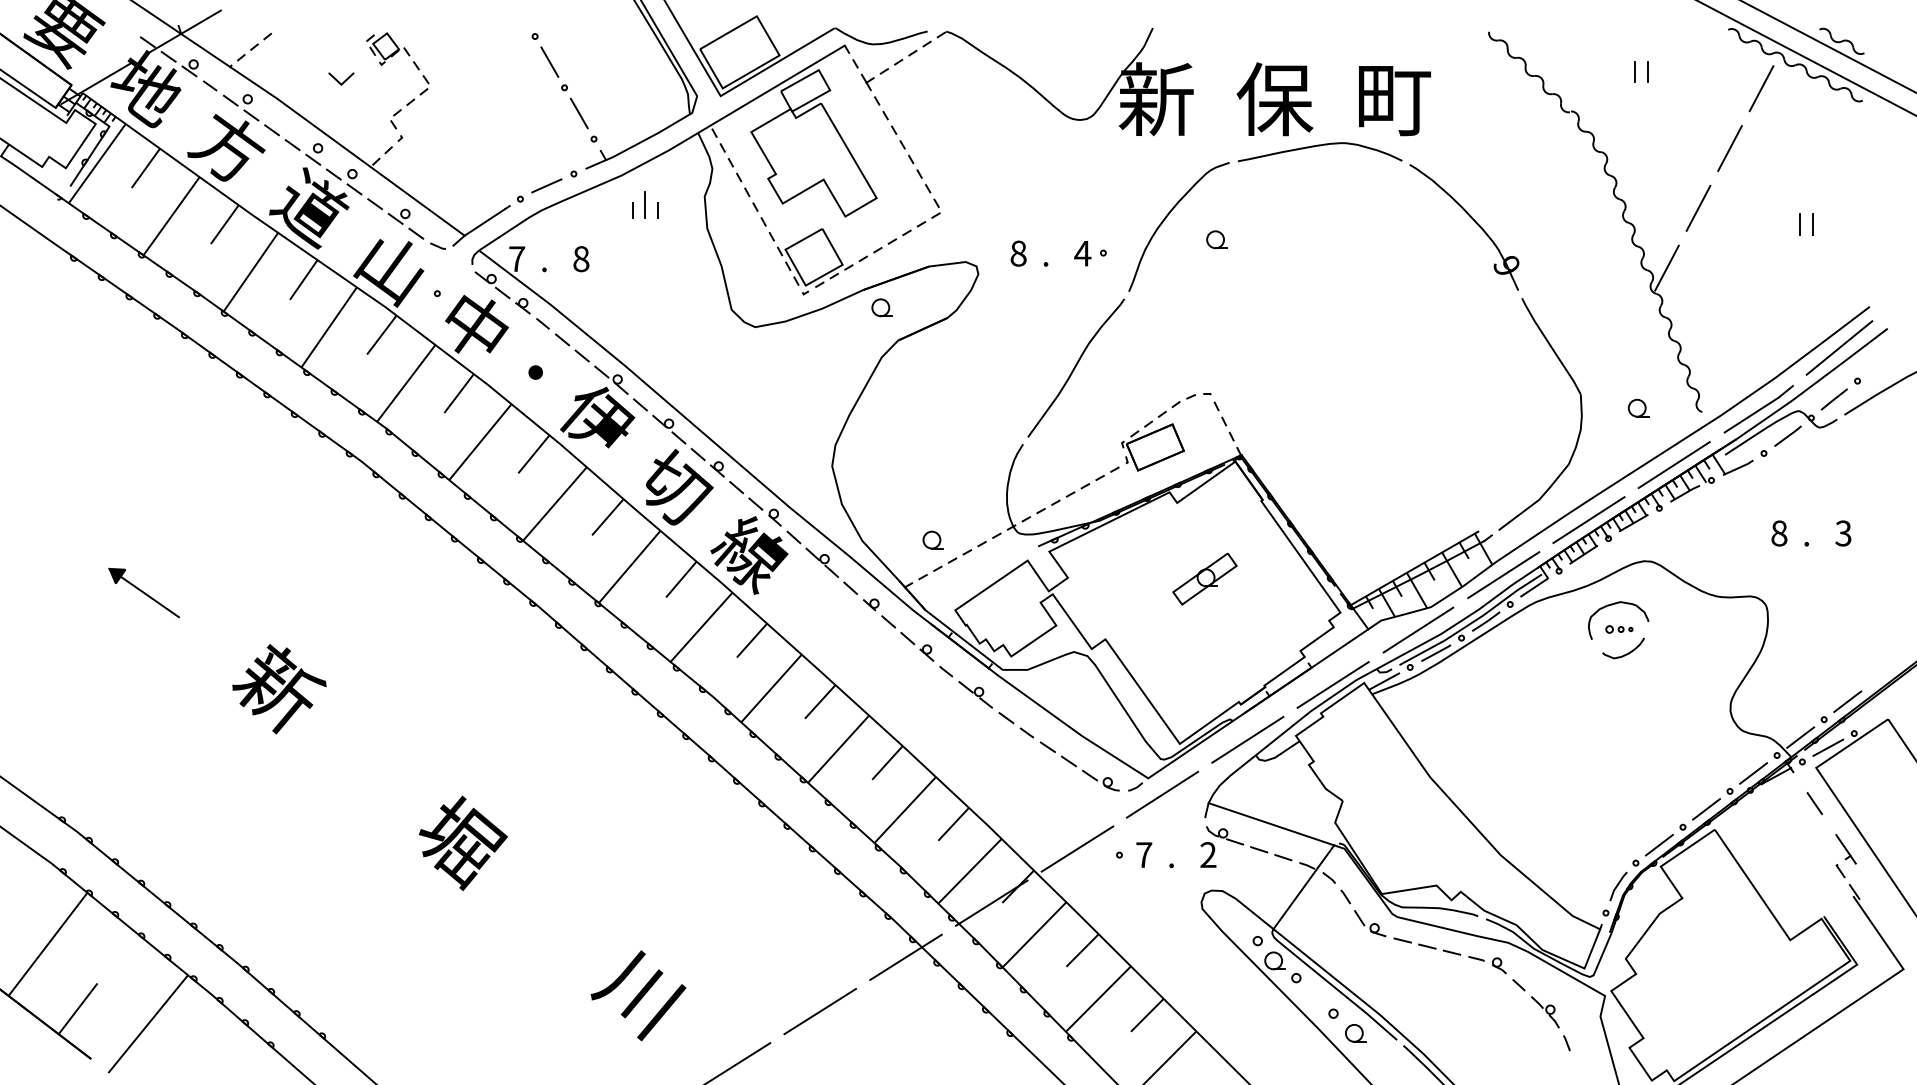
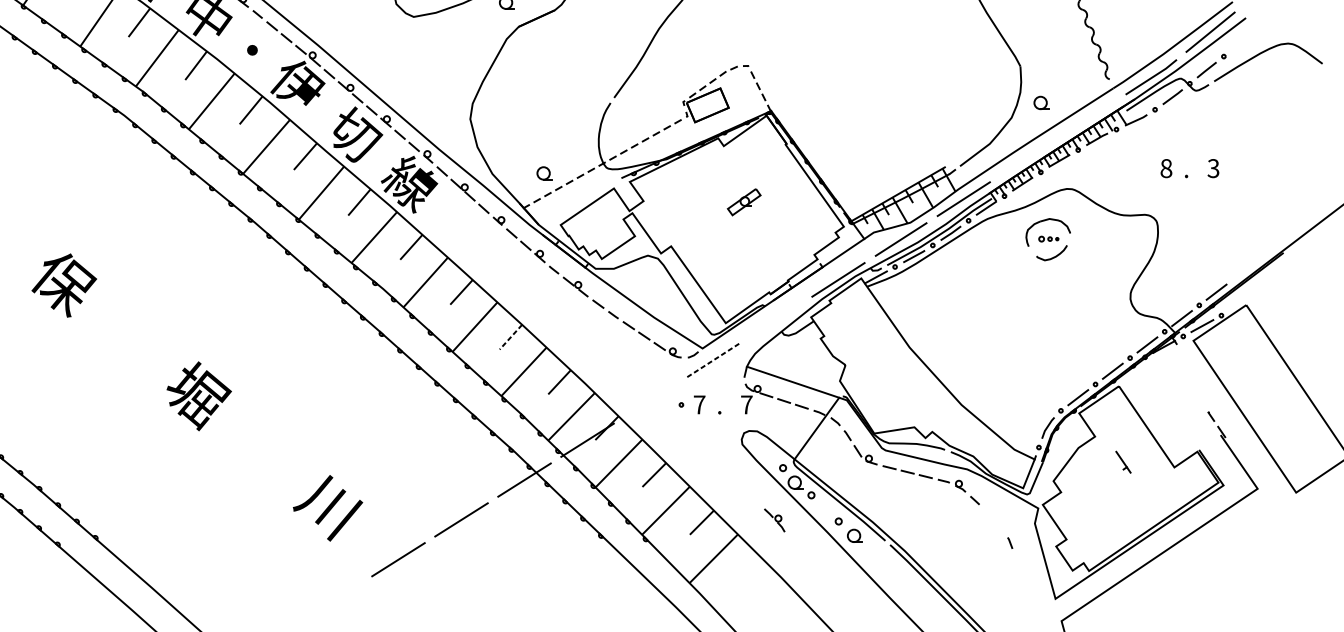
part: (1638, 407) -> (1041, 102), moved
line: (1673, 465) -> (1088, 118), removed
line: (1588, 520) -> (1026, 159), removed
part: (1204, 579) -> (743, 202), size x0.7
text: (279, 690) -> (64, 283), 新 -> 保
line: (1247, 739) -> (775, 319), removed
line: (887, 762) -> (510, 336), solid -> dashed
line: (1162, 795) -> (713, 361), solid -> dashed
line: (1814, 803) -> (1192, 367), removed
line: (1077, 848) -> (650, 400), removed
part: (1845, 849) -> (1123, 462), moved
text: (1208, 854) -> (746, 404), 2 -> 7
part: (1545, 1012) -> (774, 520), moved

